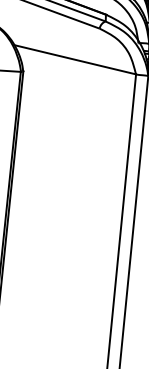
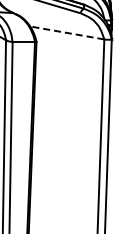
line: (75, 59) -> (67, 32), solid -> dashed

